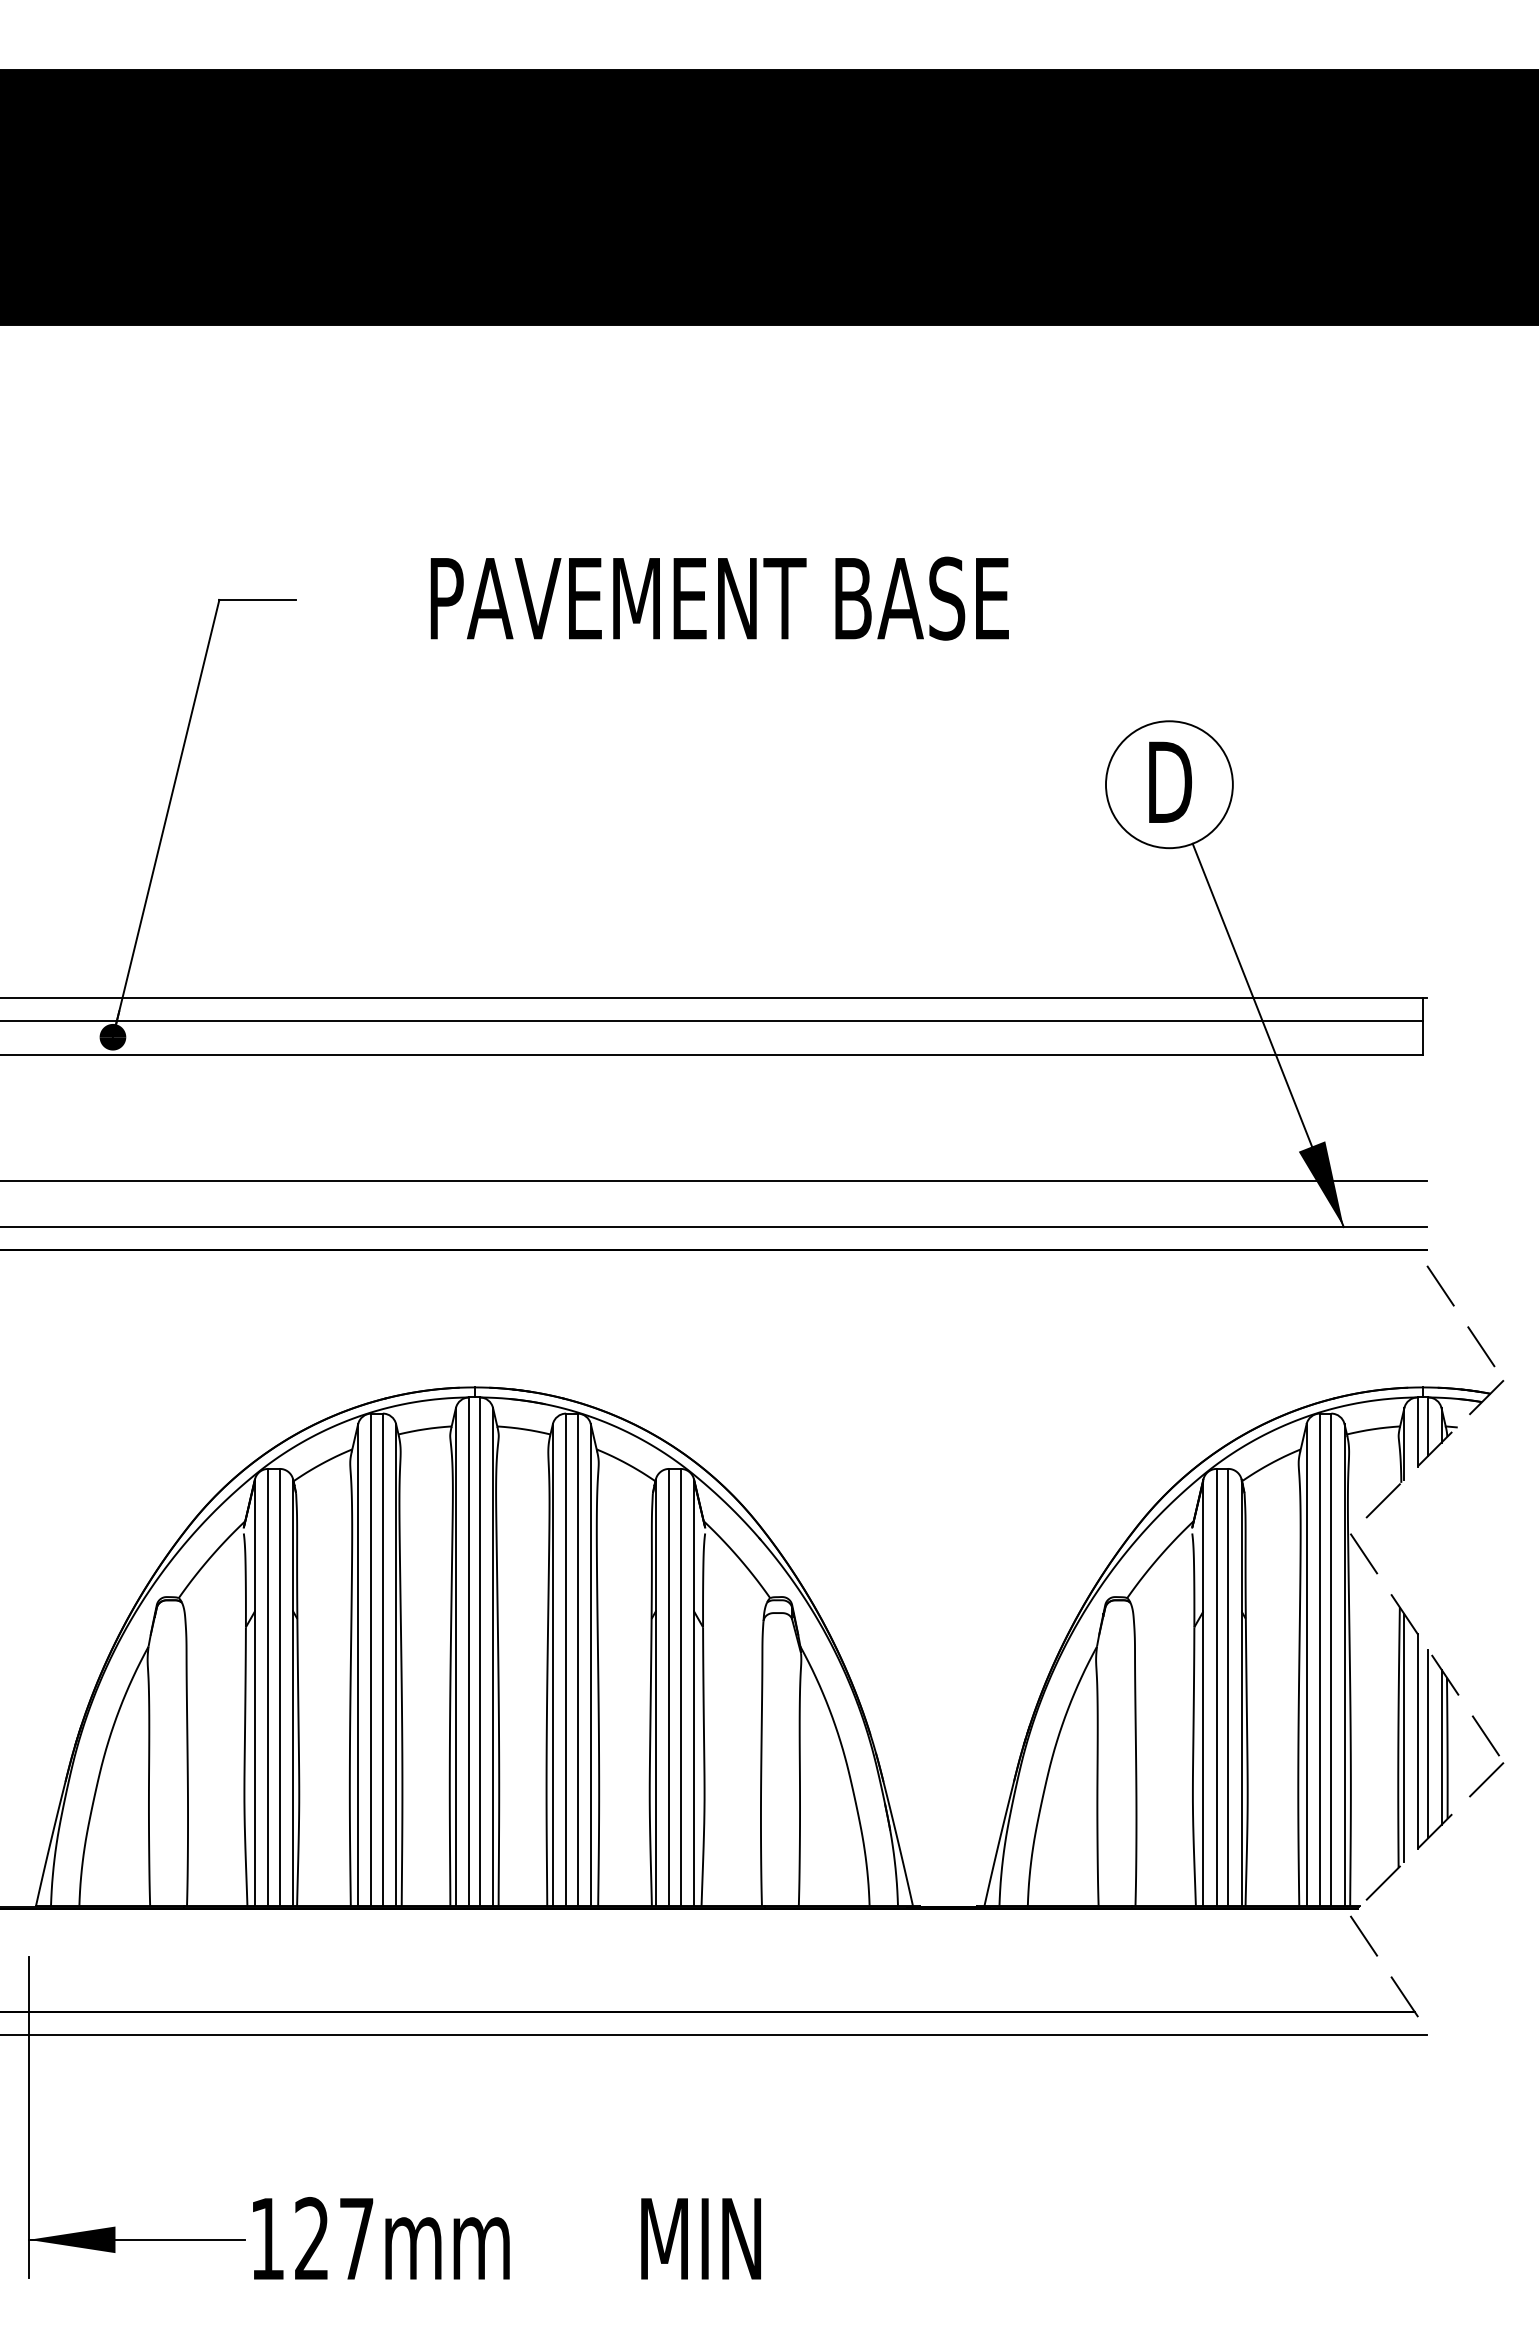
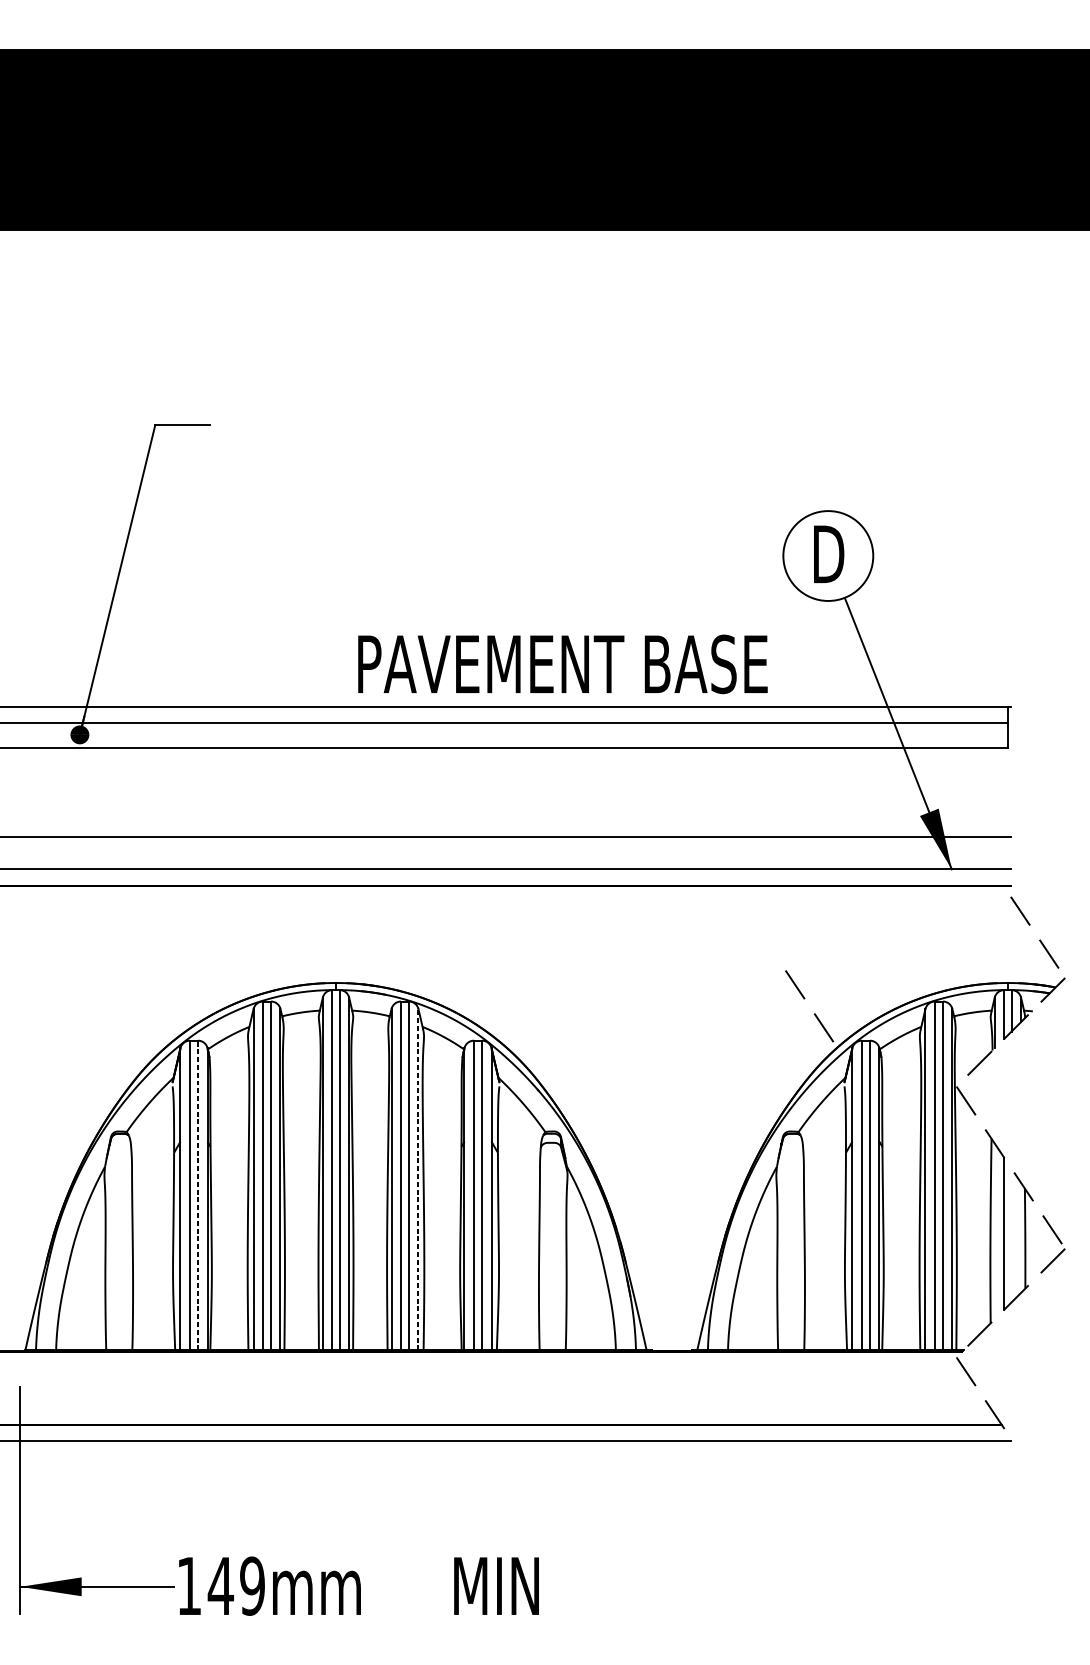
text: (719, 598) -> (562, 664), moved
line: (1136, 1410) -> (804, 999), added
line: (590, 1665) -> (418, 1179), solid -> dashed
line: (279, 1687) -> (197, 1195), solid -> dashed
line: (1404, 1738) -> (994, 1231), removed
line: (1428, 1743) -> (1011, 1235), removed
line: (1441, 1746) -> (1021, 1237), removed
text: (333, 2238) -> (236, 1585), 127mm -> 149mm

